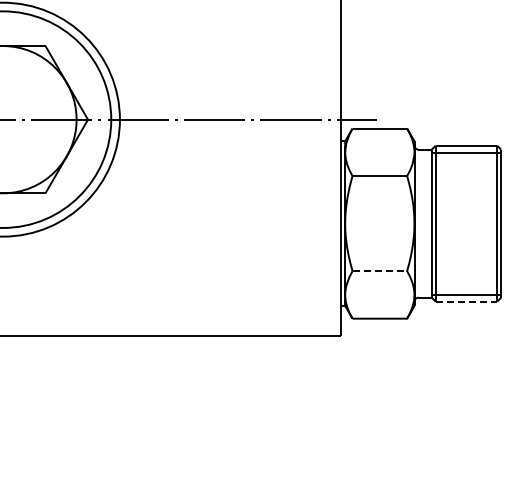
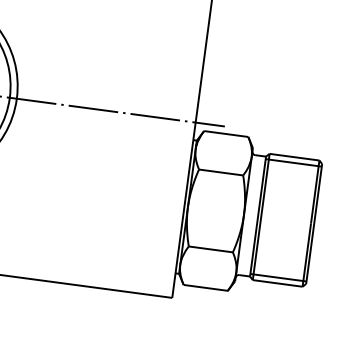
line: (380, 271) -> (211, 249), dashed -> solid
line: (466, 301) -> (277, 283), dashed -> solid

